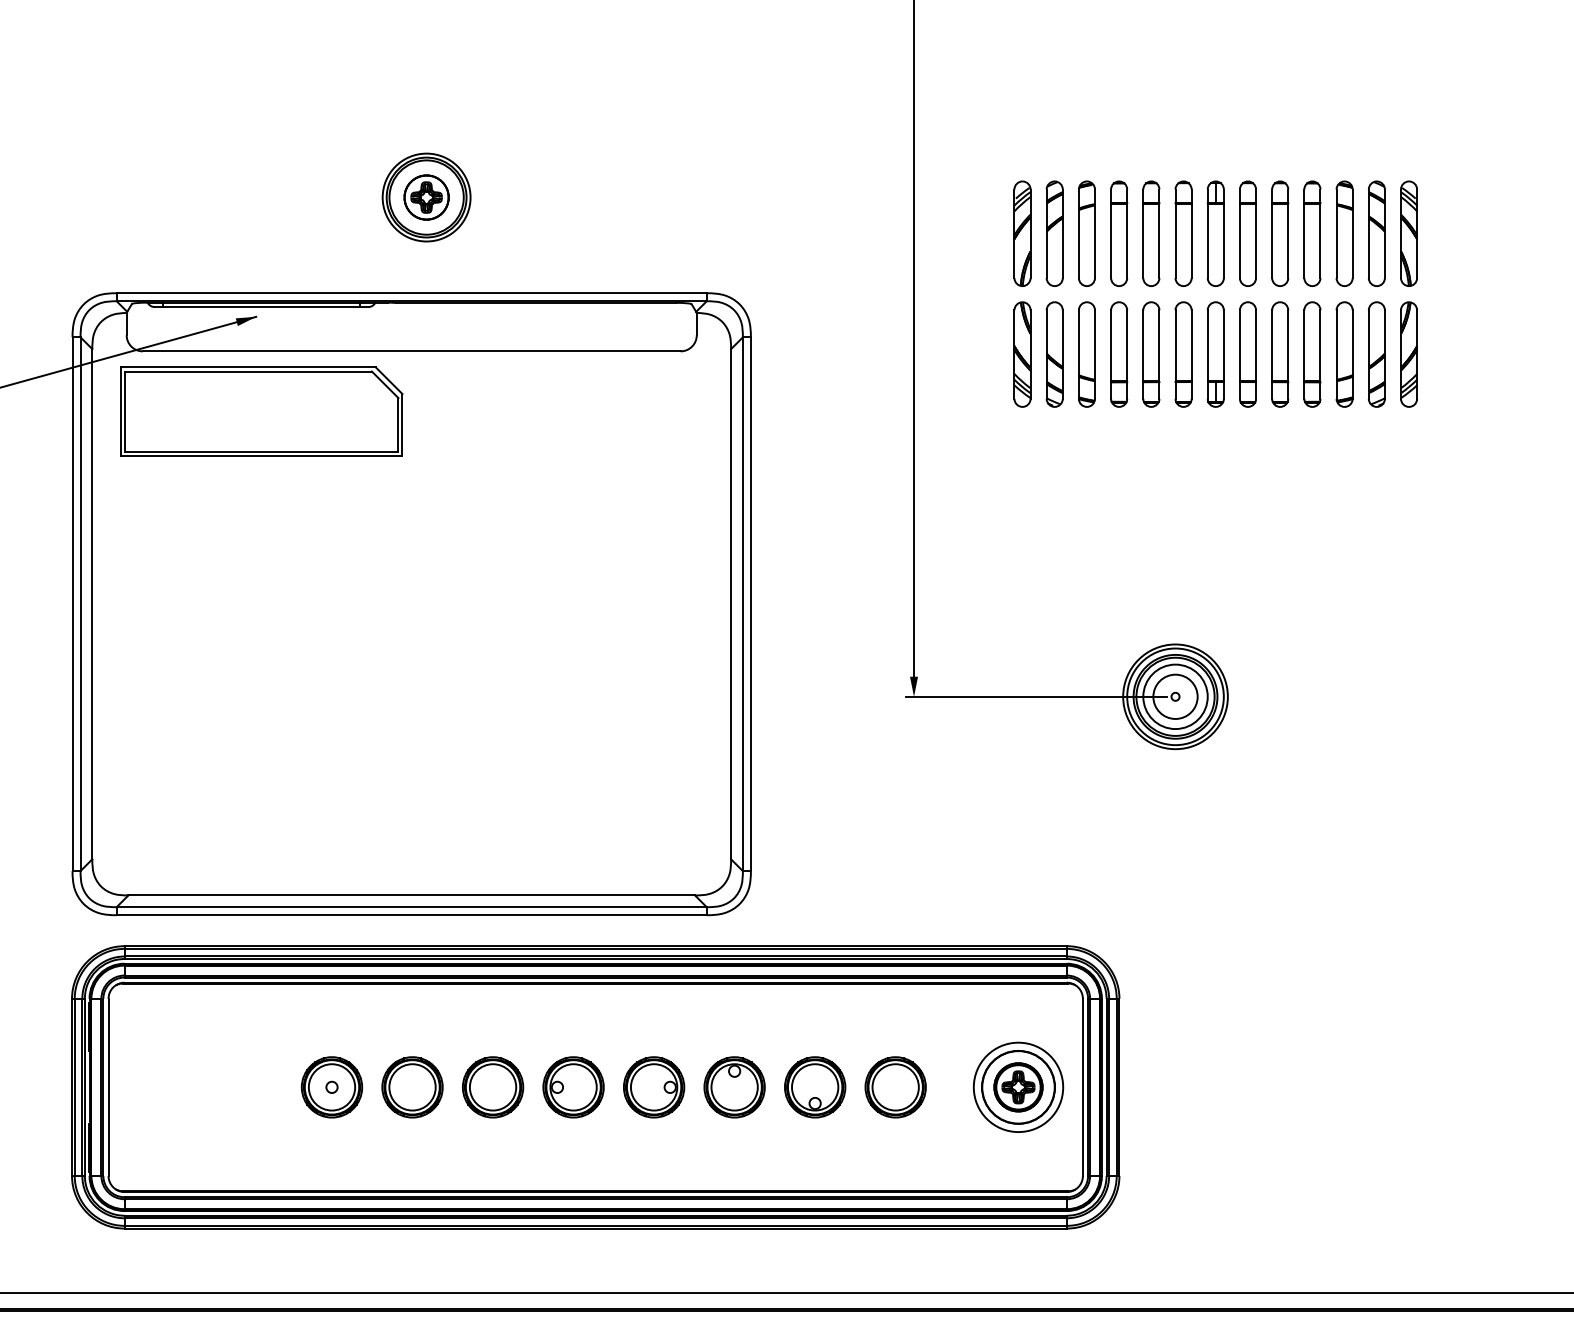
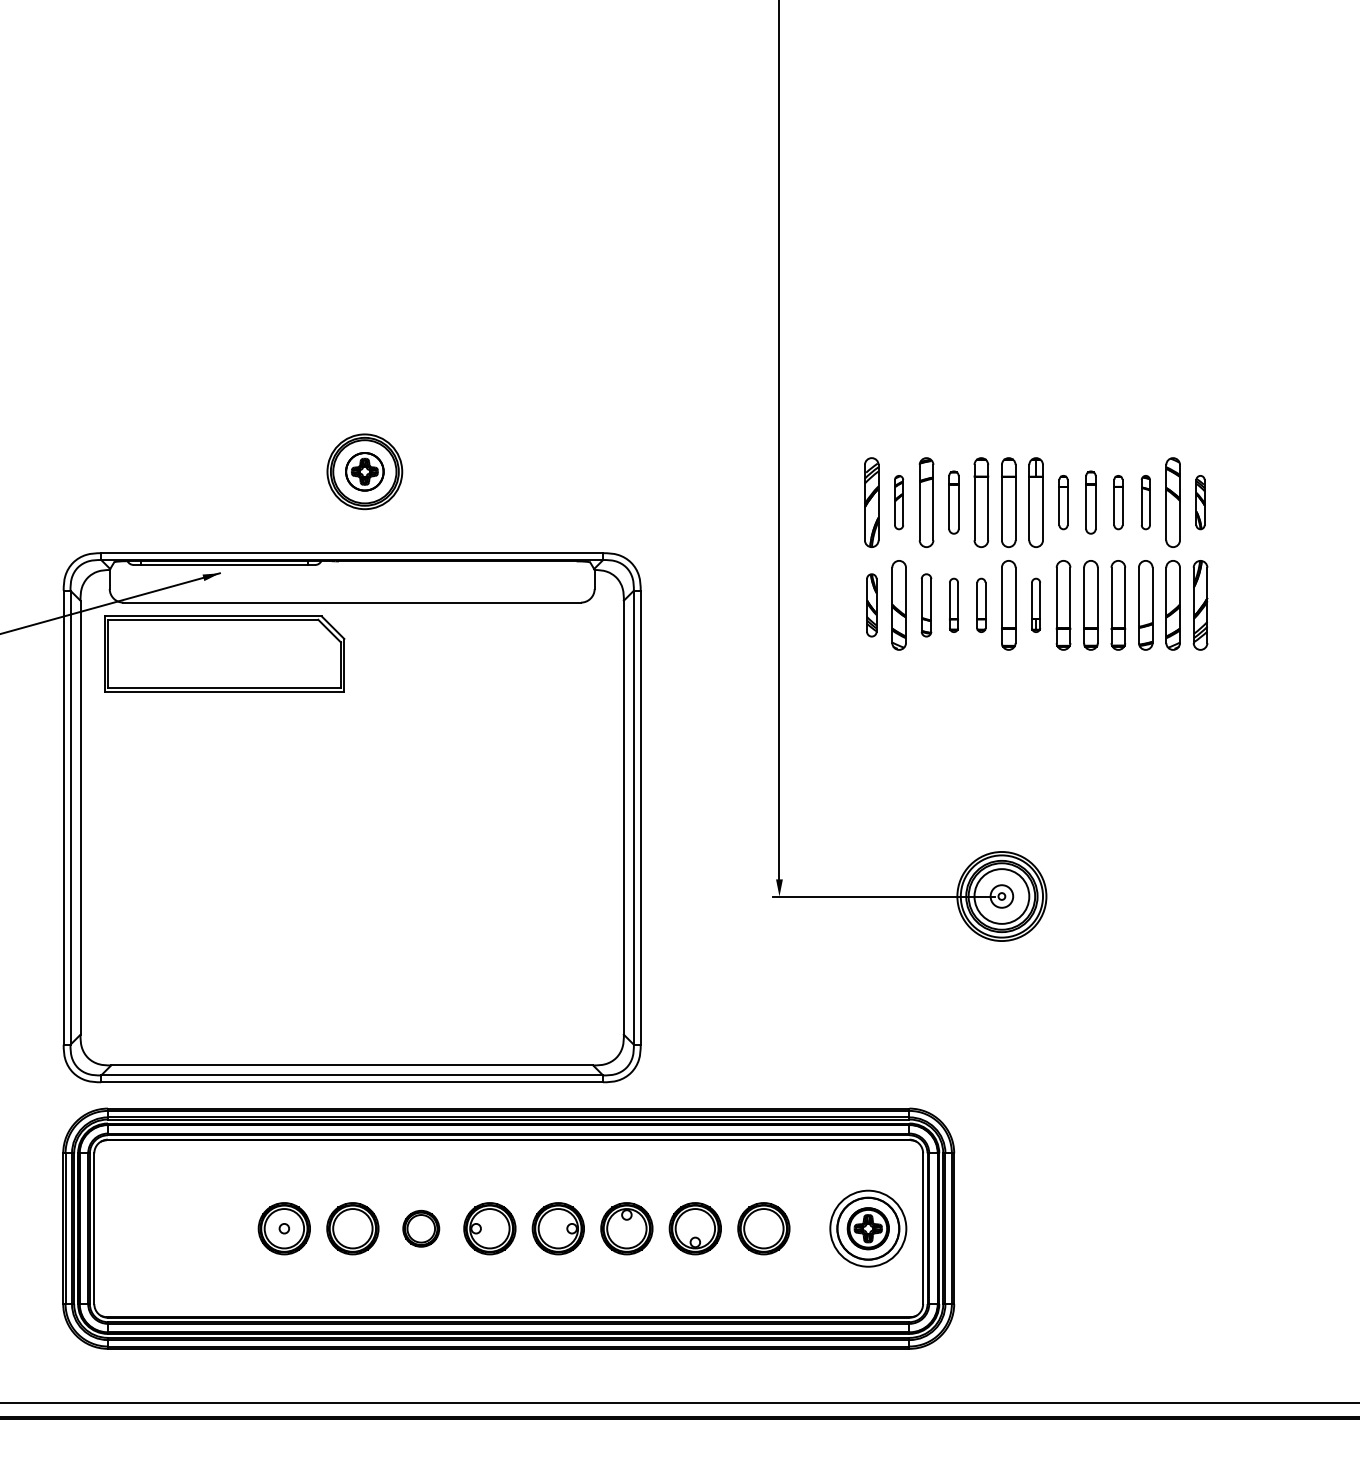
part: (1053, 233) -> (898, 502), size x0.6
part: (1118, 233) -> (953, 502), size x0.7
part: (1247, 233) -> (1063, 502), size x0.6
part: (1279, 233) -> (1090, 502), size x0.7
part: (1312, 233) -> (1118, 502), size x0.6
part: (1344, 233) -> (1145, 502), size x0.6
part: (1408, 233) -> (1200, 502), size x0.6
part: (1022, 354) -> (871, 605), size x0.7
part: (1086, 354) -> (926, 605), size x0.7
part: (1118, 354) -> (953, 605), size x0.6
part: (1151, 354) -> (981, 605), size x0.6
part: (1215, 354) -> (1035, 605), size x0.6
circle: (1175, 696) -> (1001, 896), size x0.6
part: (492, 1087) -> (420, 1228), size x0.7

